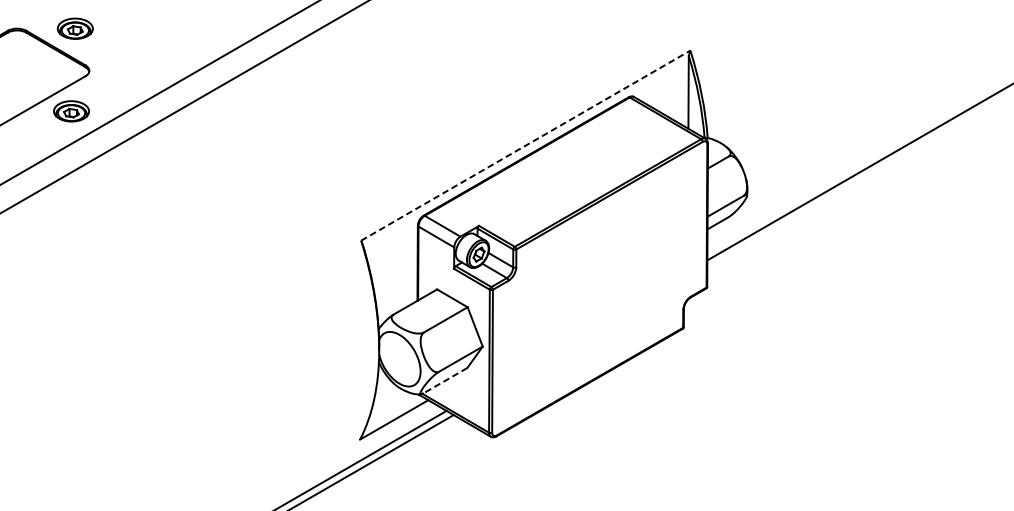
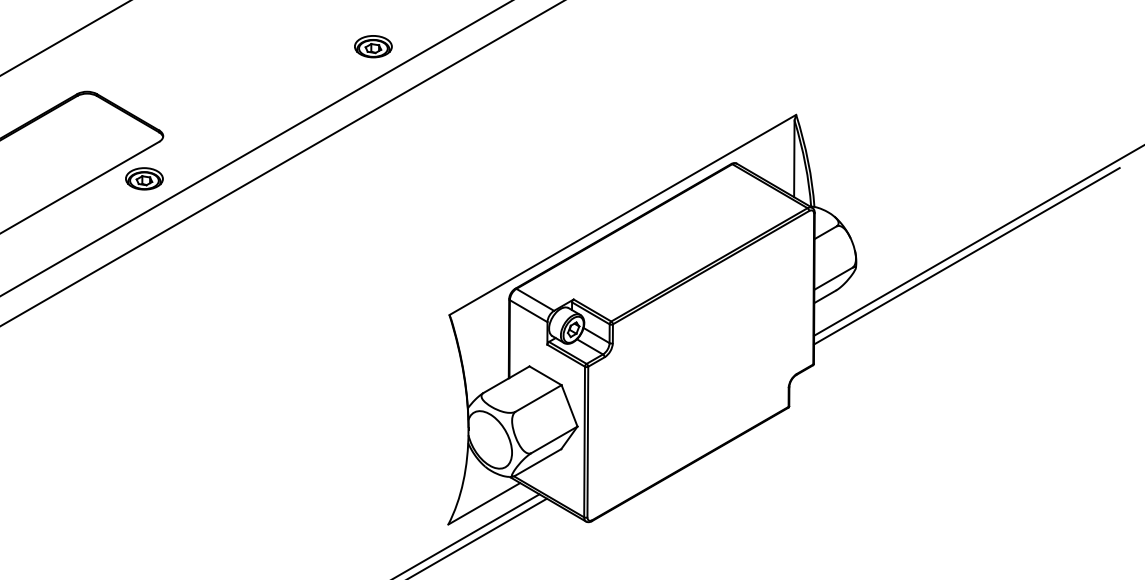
part: (75, 28) -> (148, 91), removed
line: (526, 145) -> (623, 214), dashed -> solid
line: (852, 185) -> (966, 256), added
line: (444, 380) -> (537, 462), dashed -> solid

